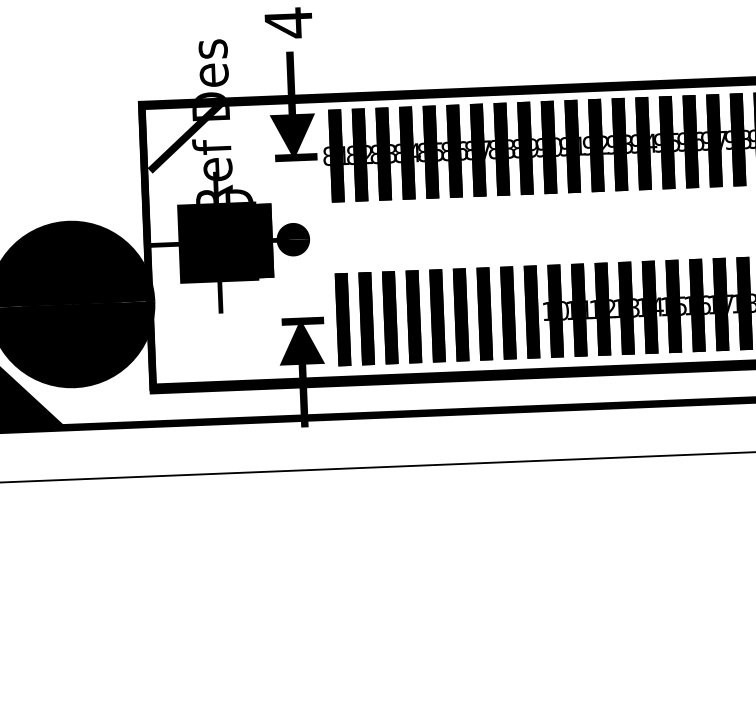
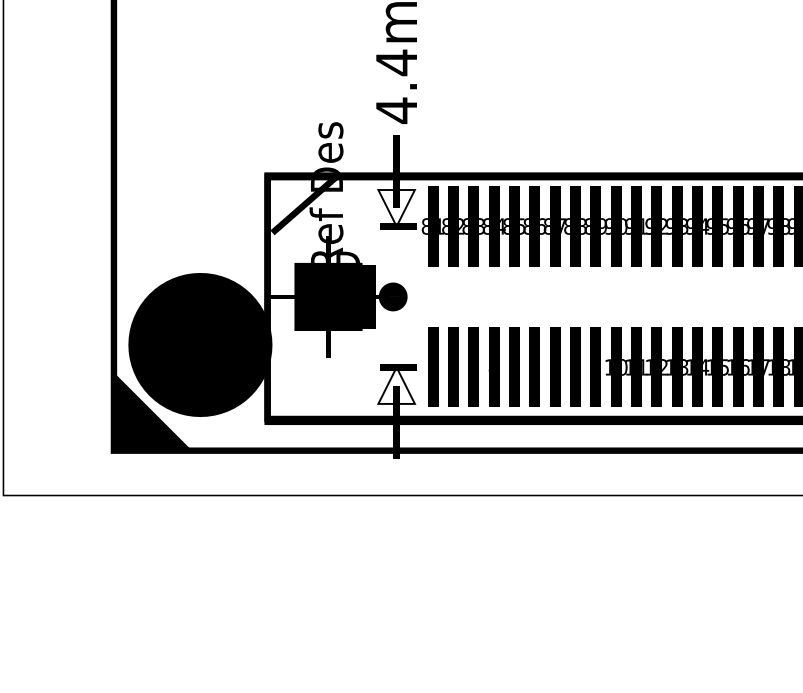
fill: (293, 136) -> (396, 208), removed
fill: (301, 342) -> (396, 385), removed

